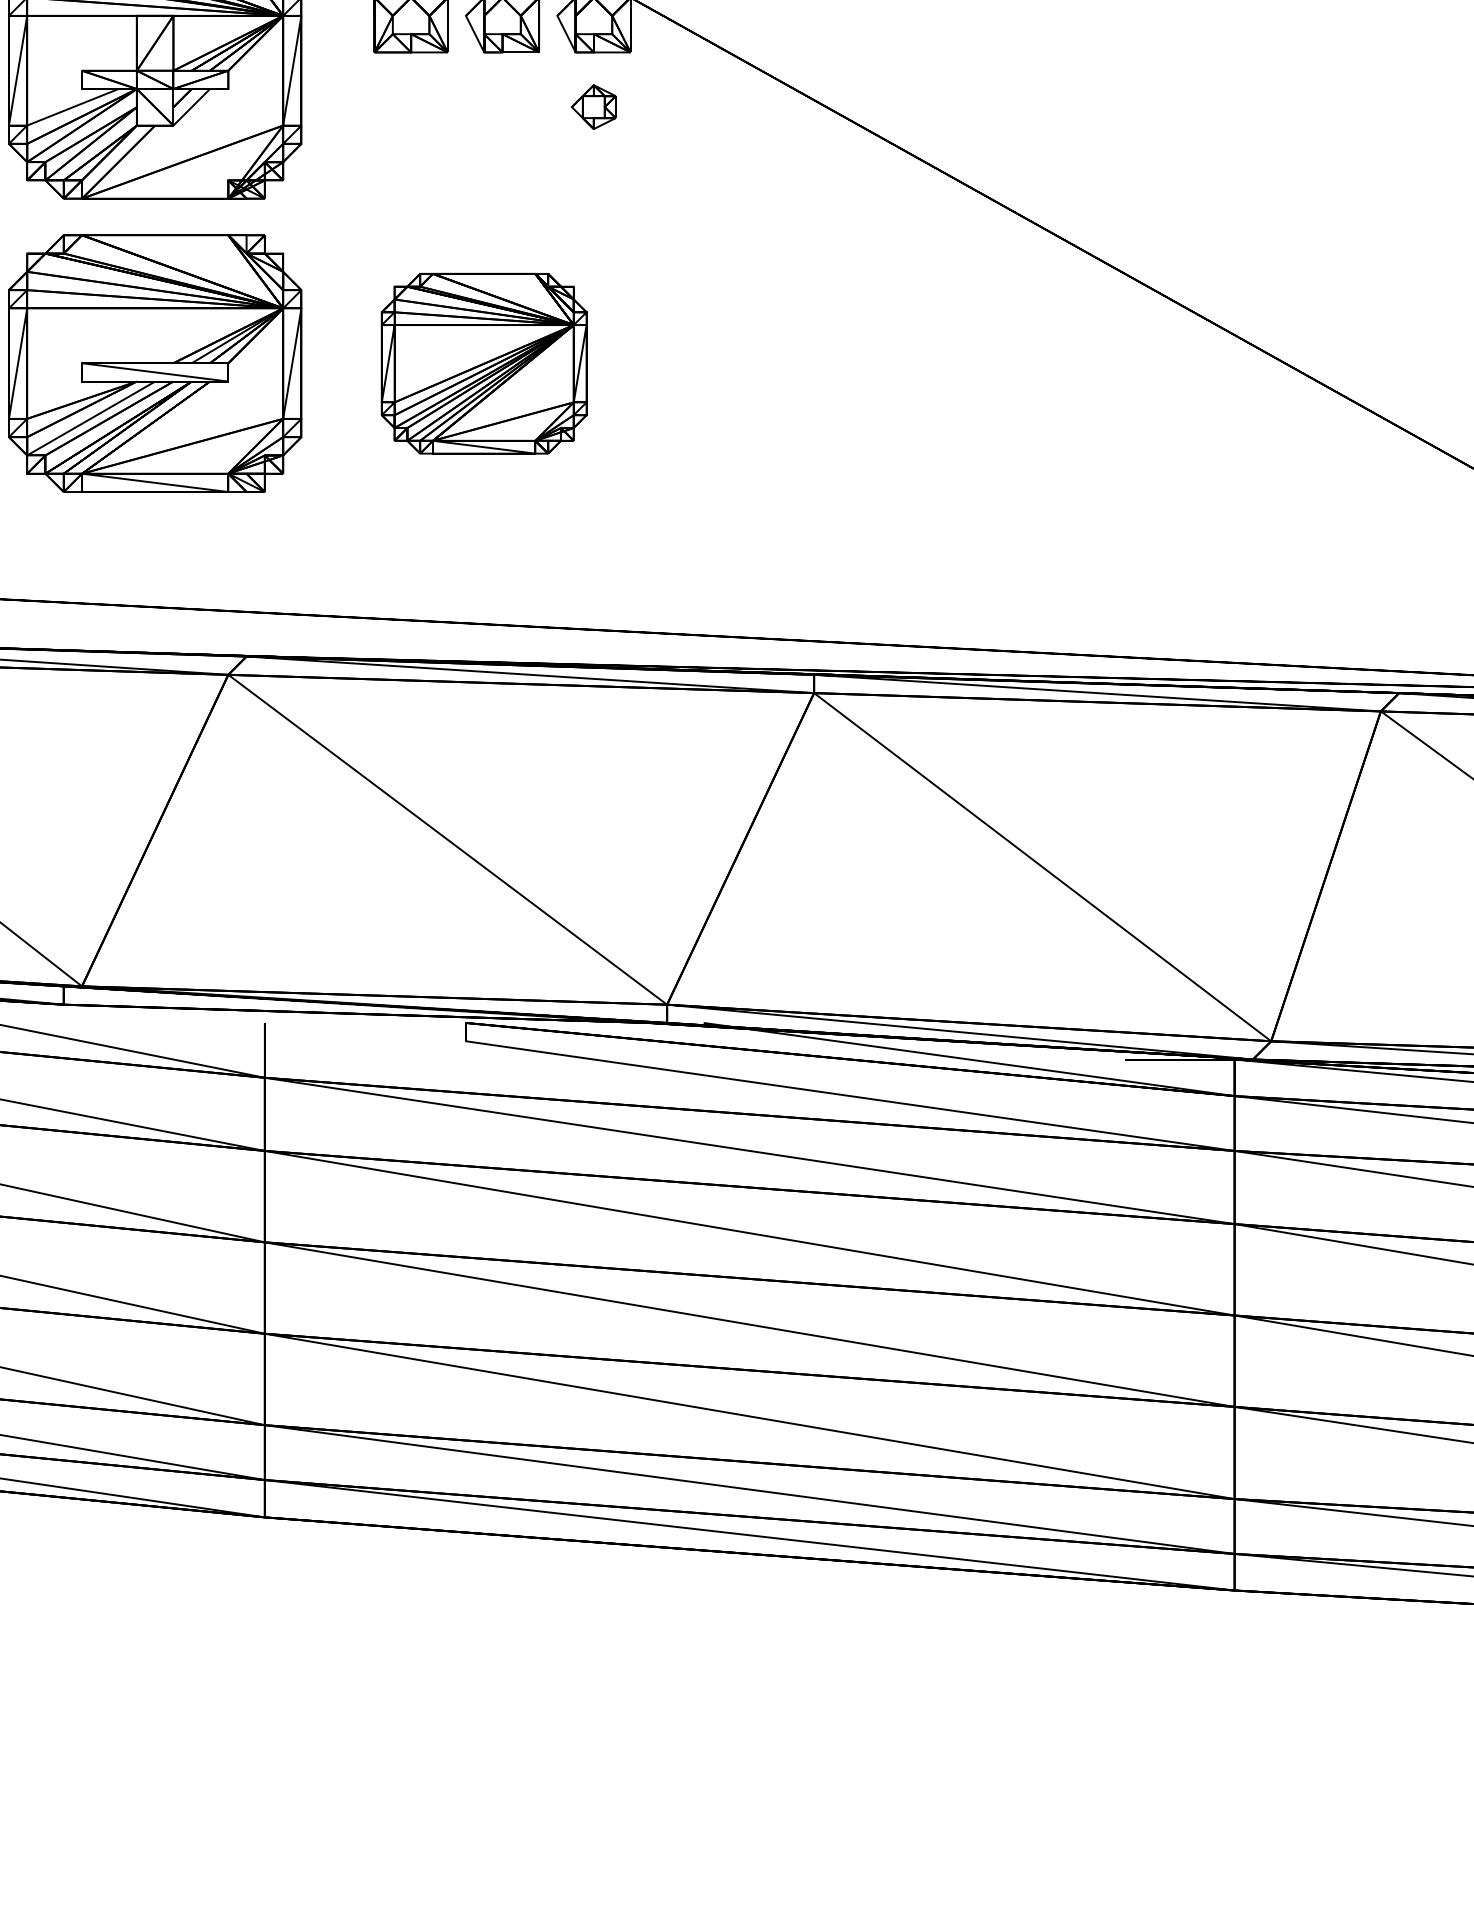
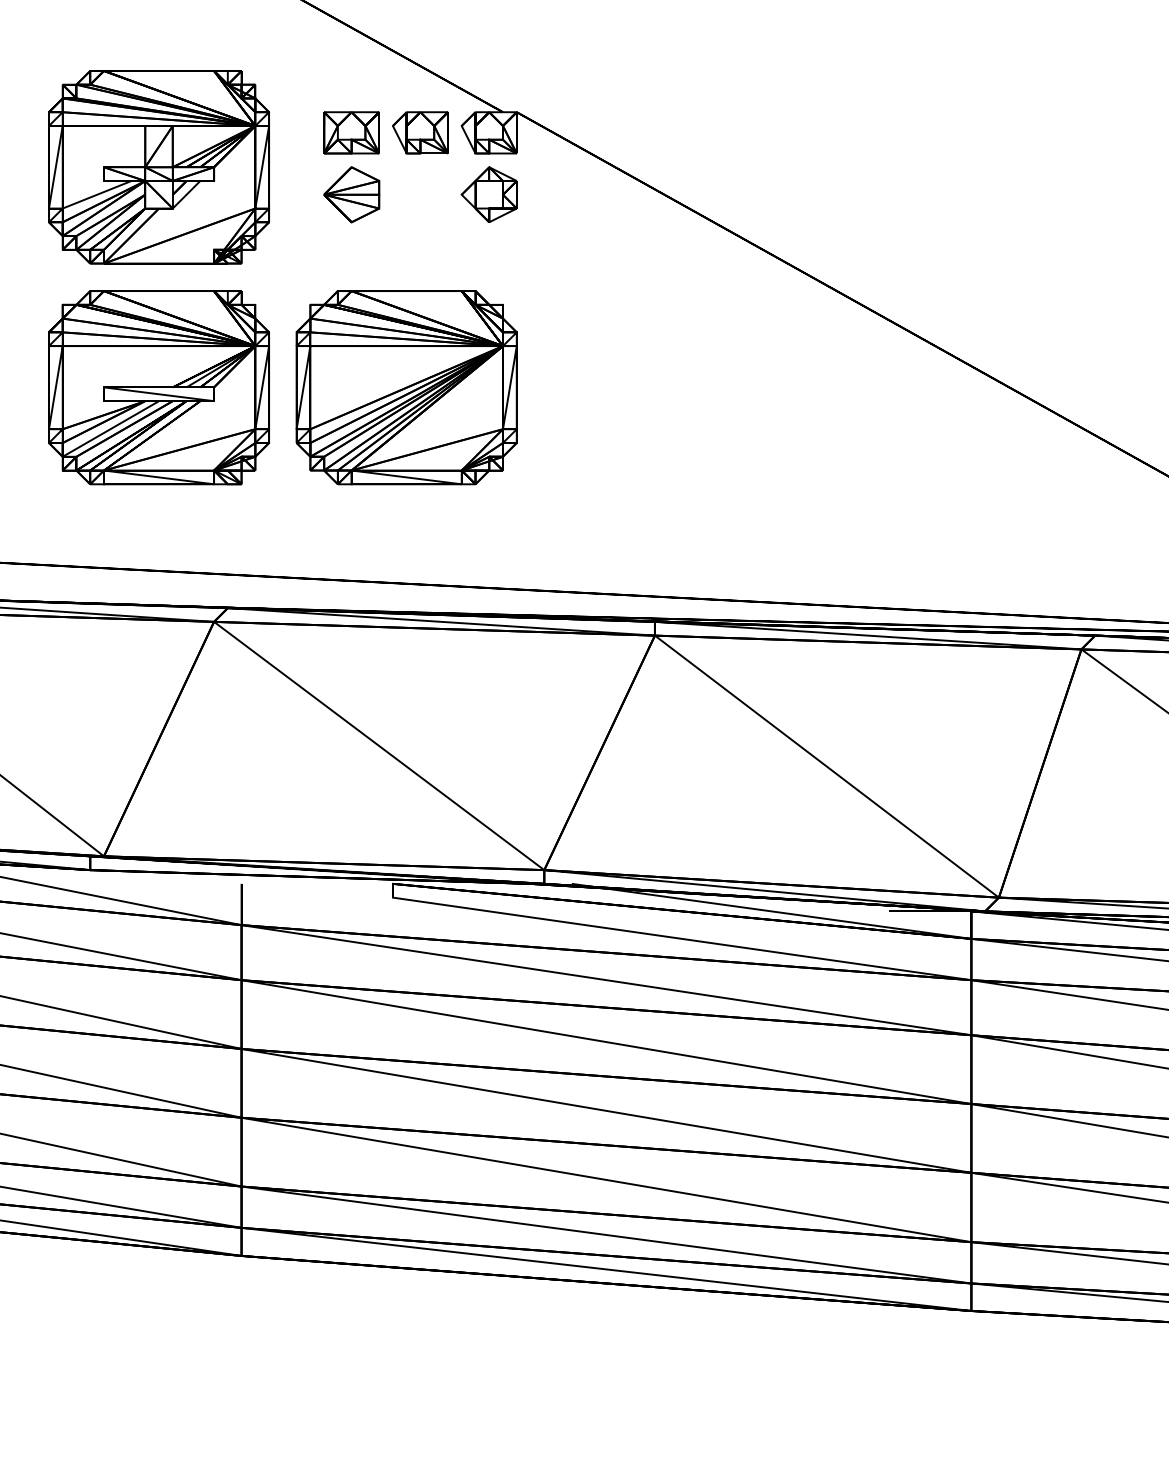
part: (410, 106) -> (351, 194), added
part: (592, 106) -> (488, 194), size x1.67
part: (484, 363) -> (406, 387), size x1.43

